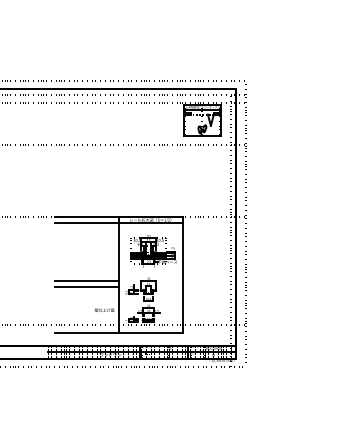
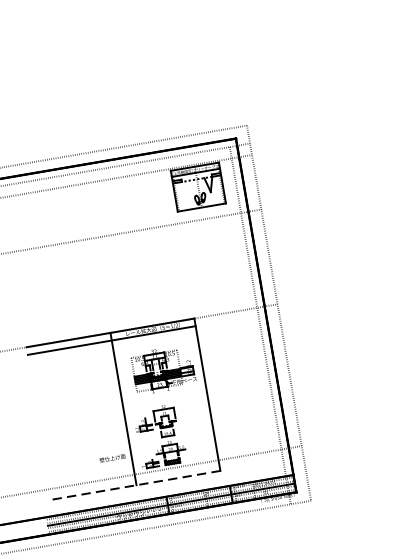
line: (86, 281) -> (82, 424), removed
line: (86, 286) -> (83, 431), removed
line: (118, 333) -> (136, 485), solid -> dashed

